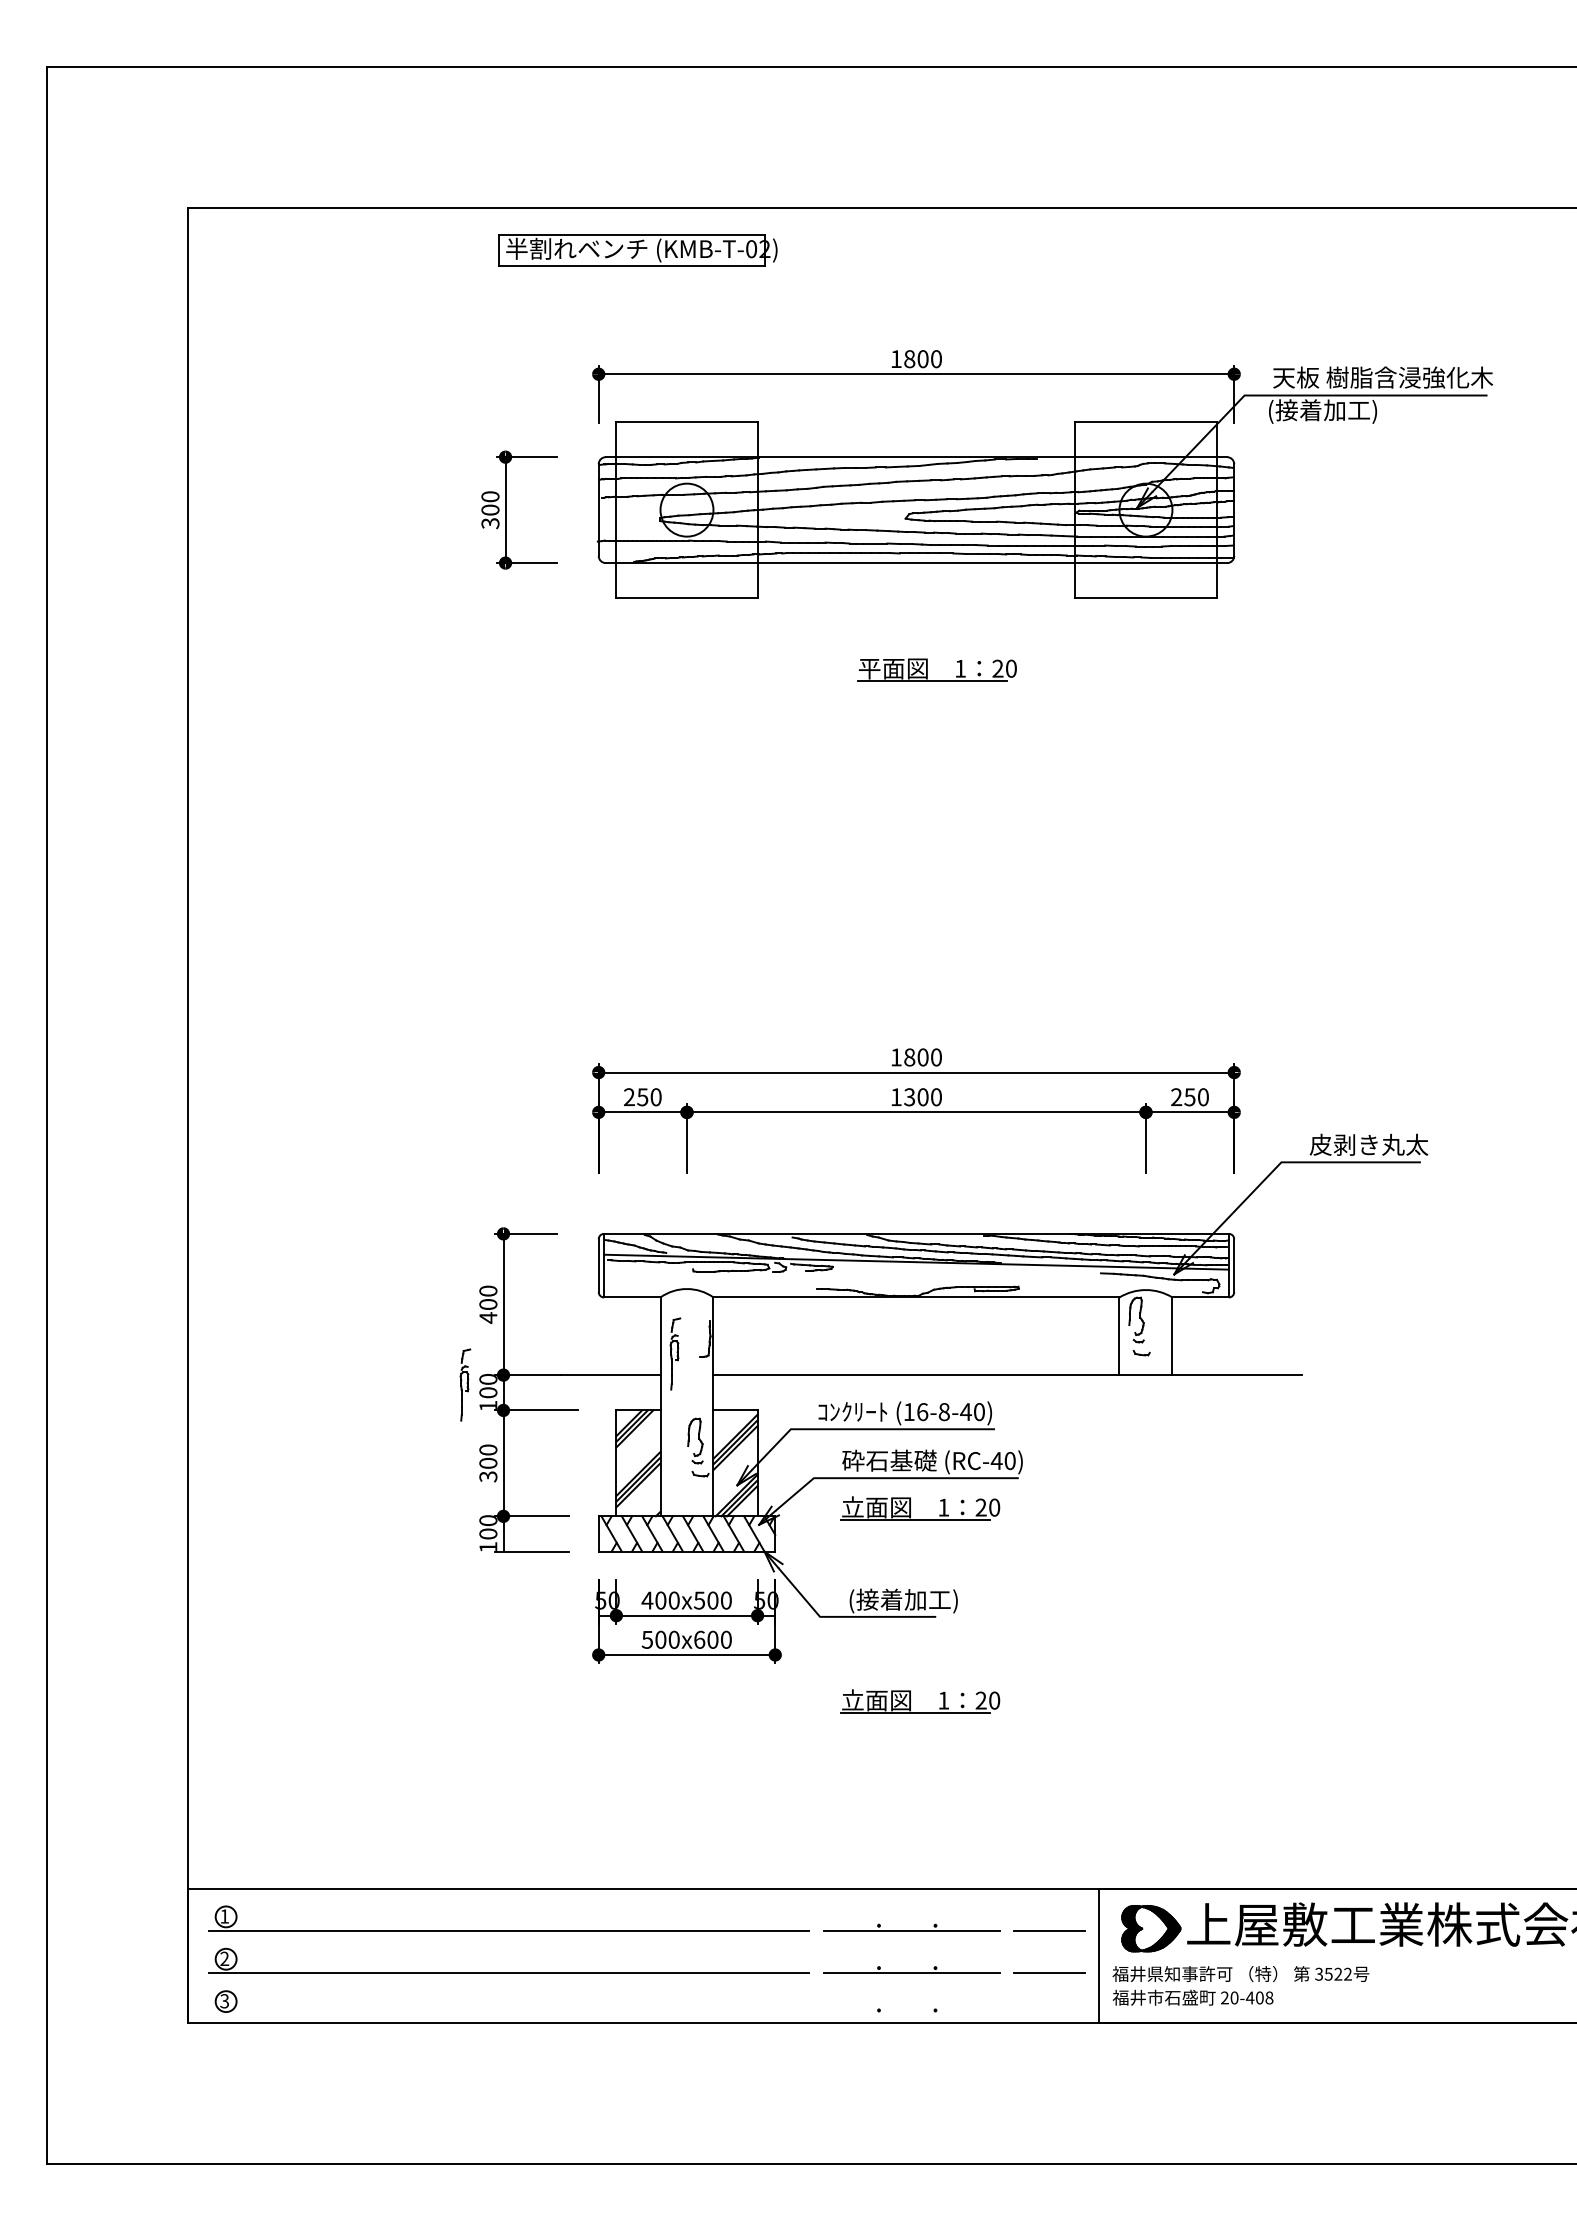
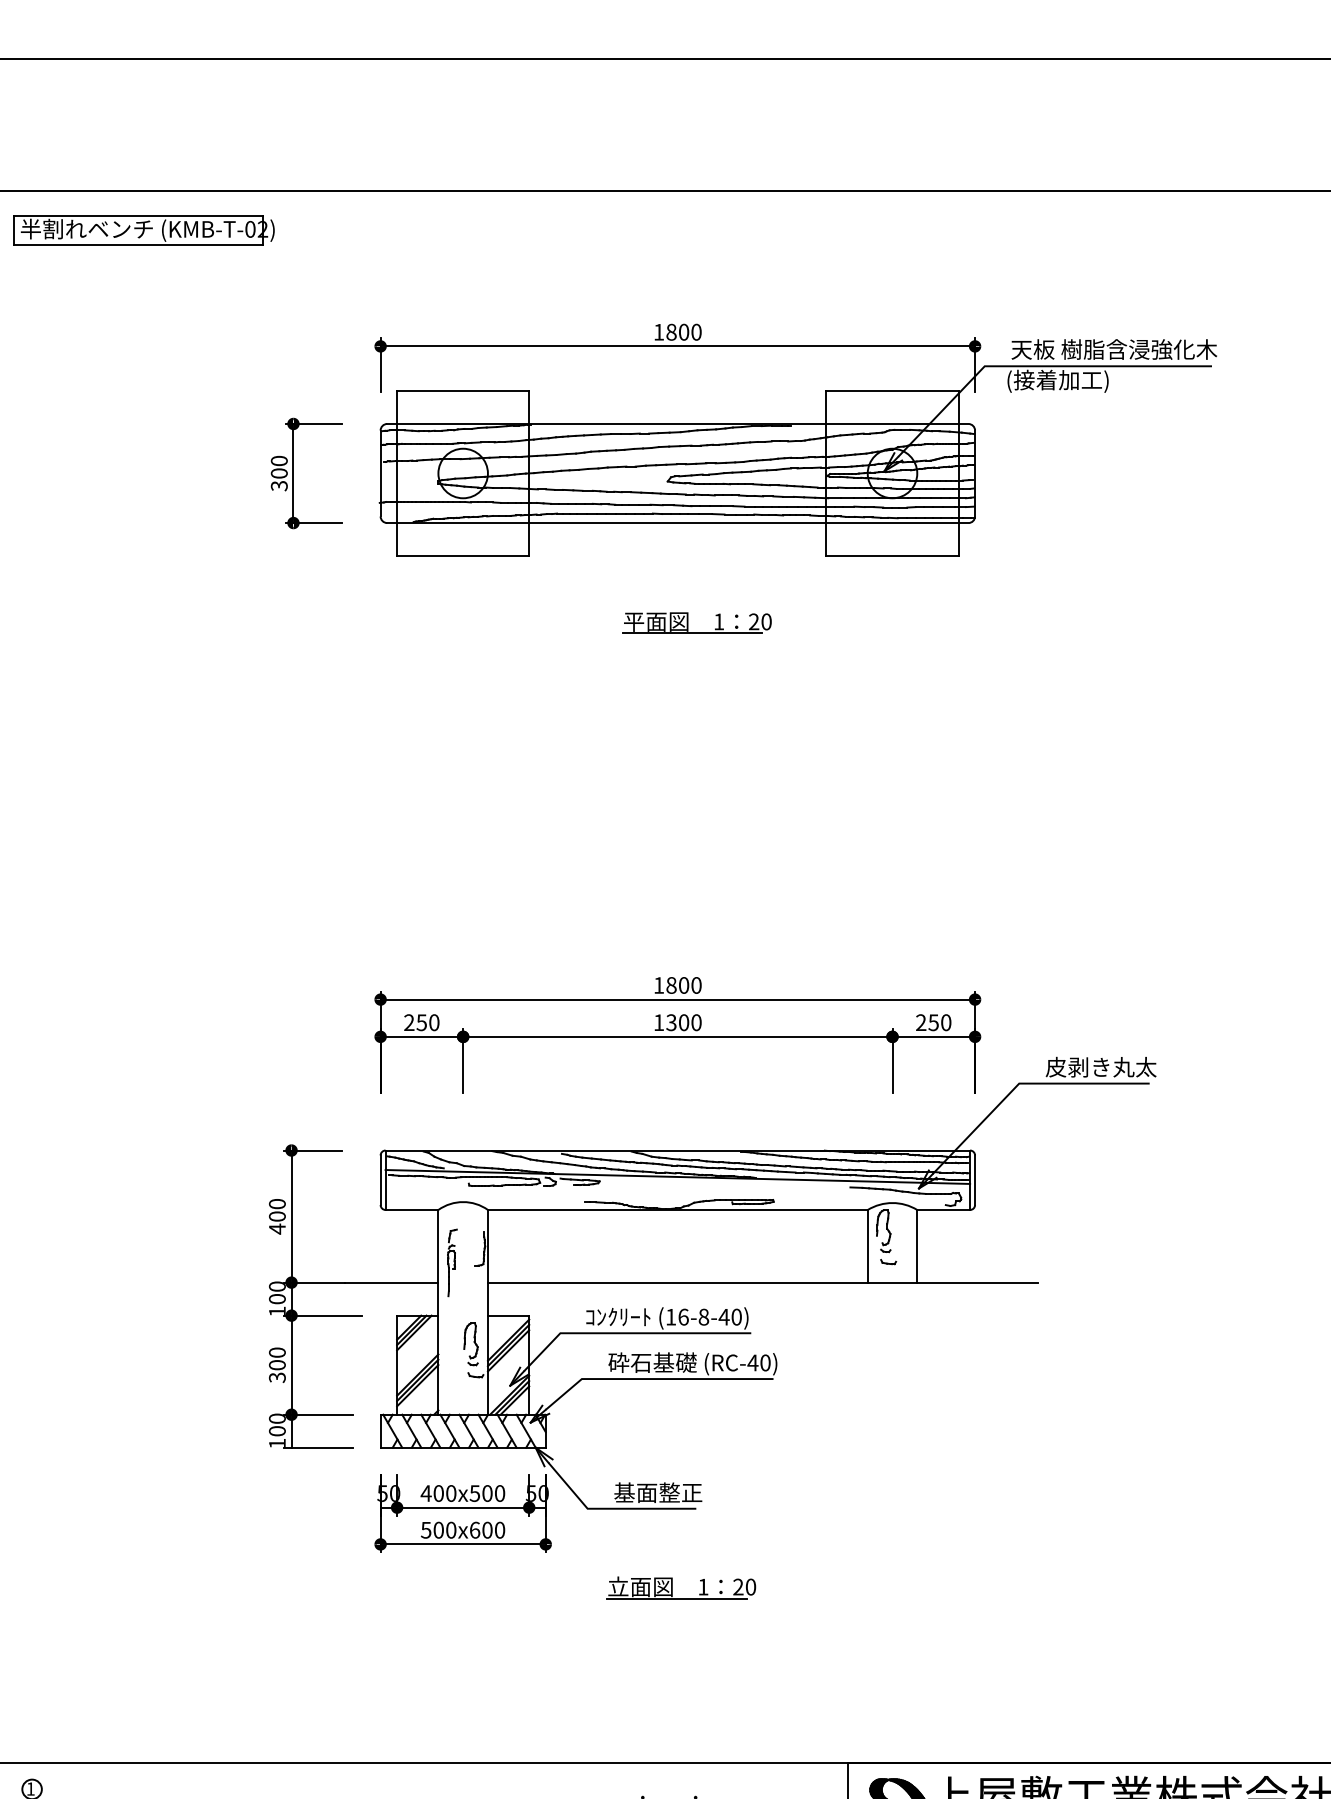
part: (637, 250) -> (143, 230), moved
part: (465, 1384) -> (256, 1291), removed
part: (910, 1508) -> (672, 1407), removed
text: (902, 1600) -> (664, 1493), (接着加工) -> 基面整正

